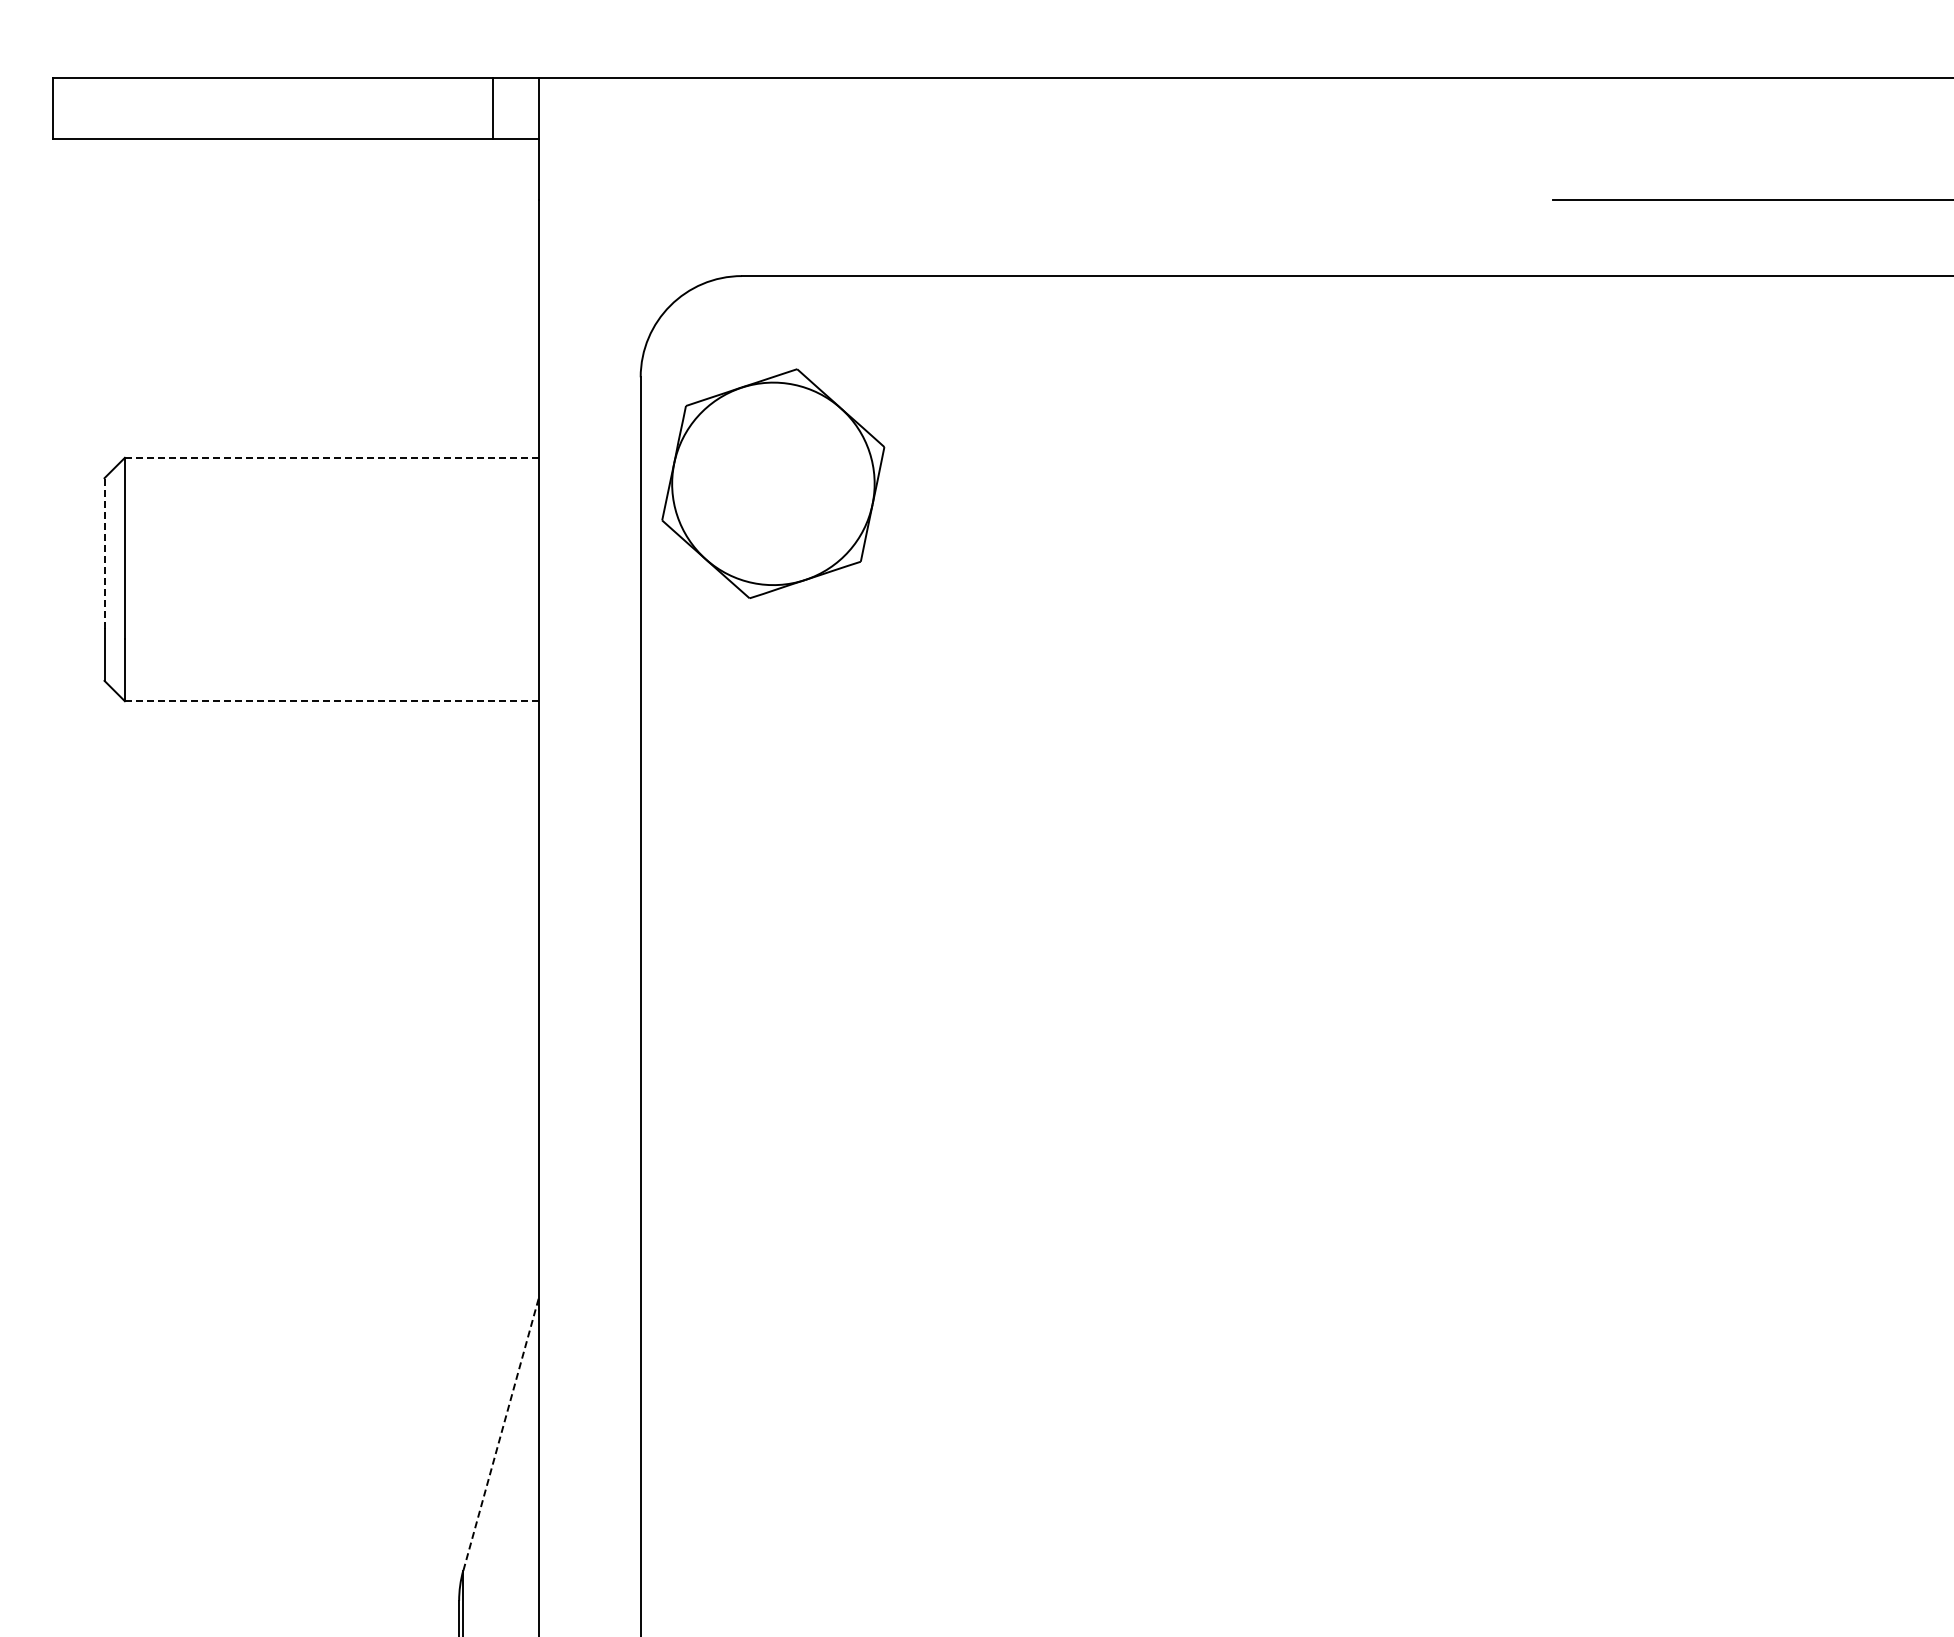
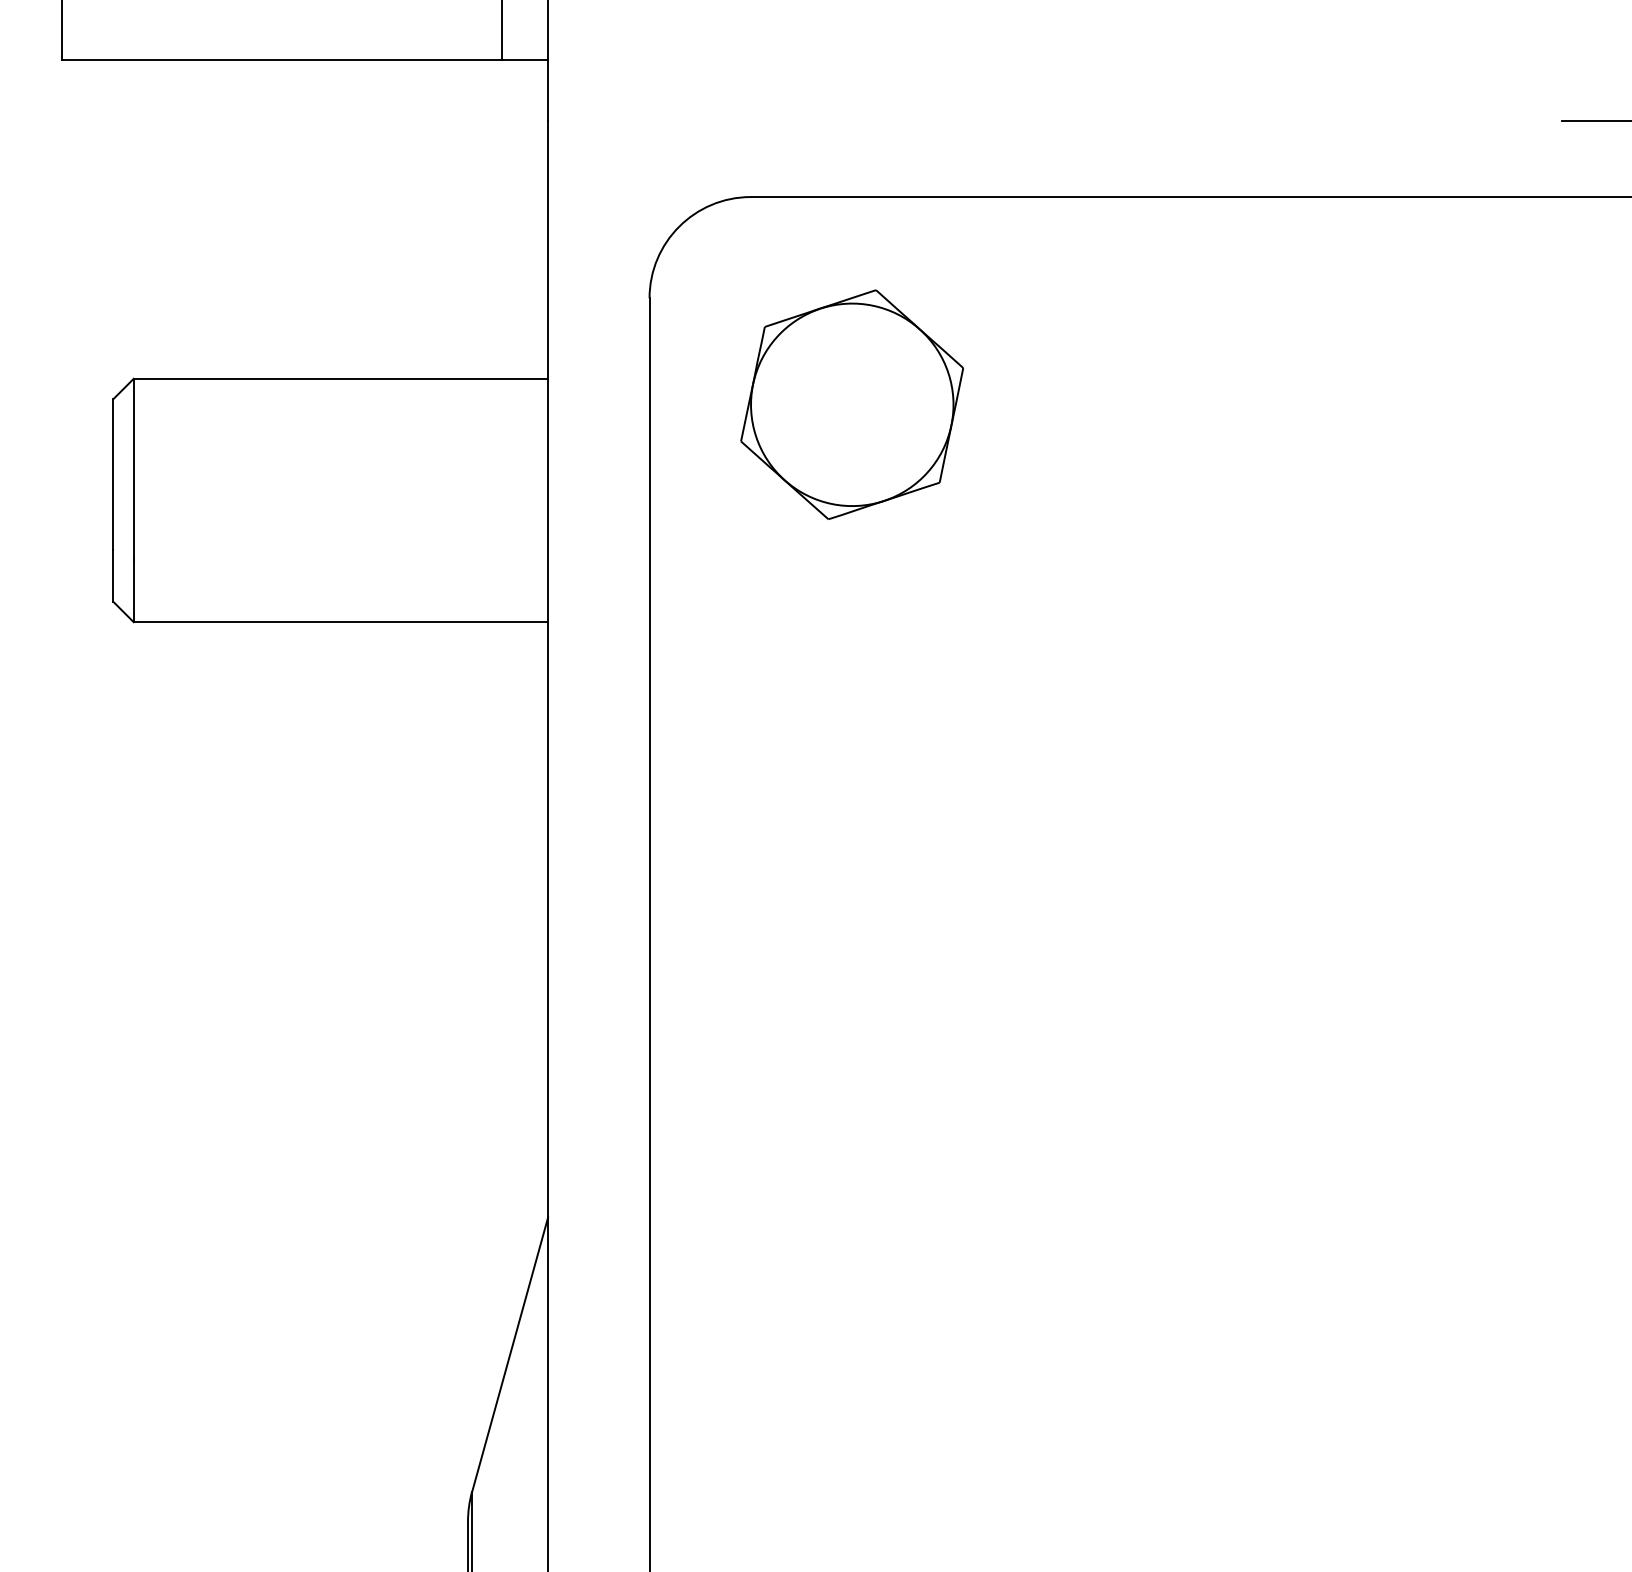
line: (332, 457) -> (341, 378), dashed -> solid
part: (773, 483) -> (852, 404), moved
line: (104, 552) -> (113, 473), dashed -> solid
line: (331, 701) -> (340, 622), dashed -> solid
line: (501, 1433) -> (510, 1354), dashed -> solid

